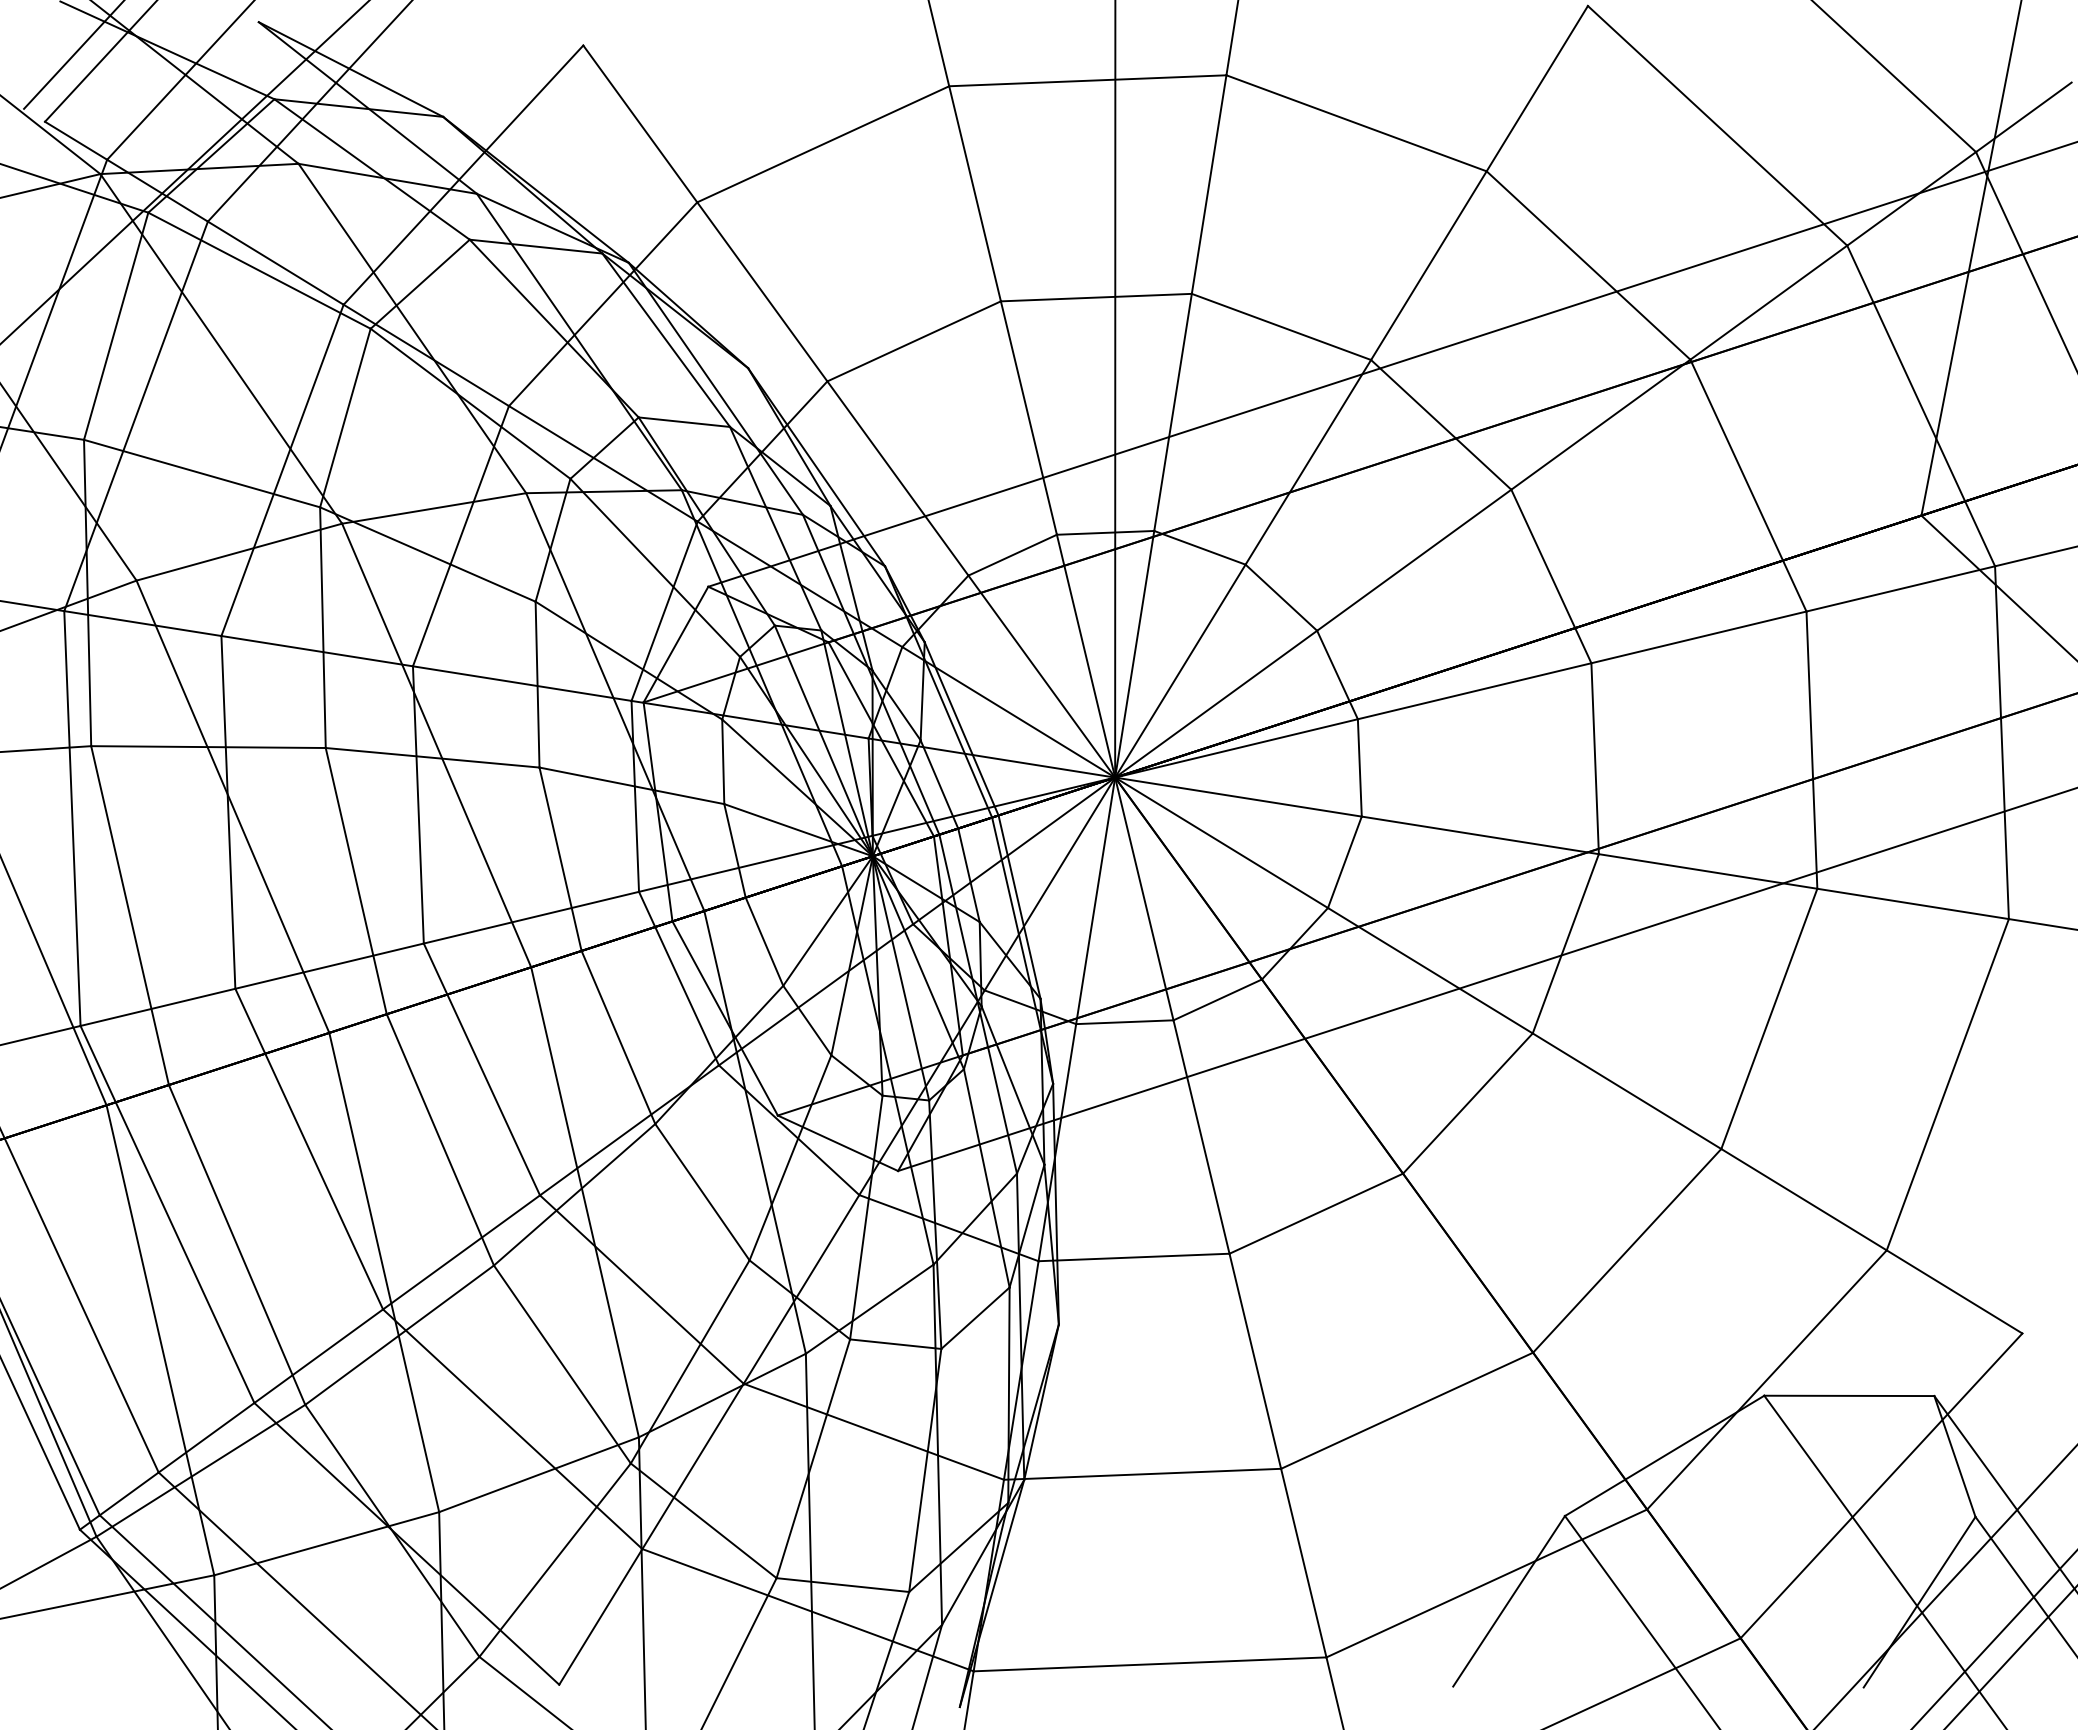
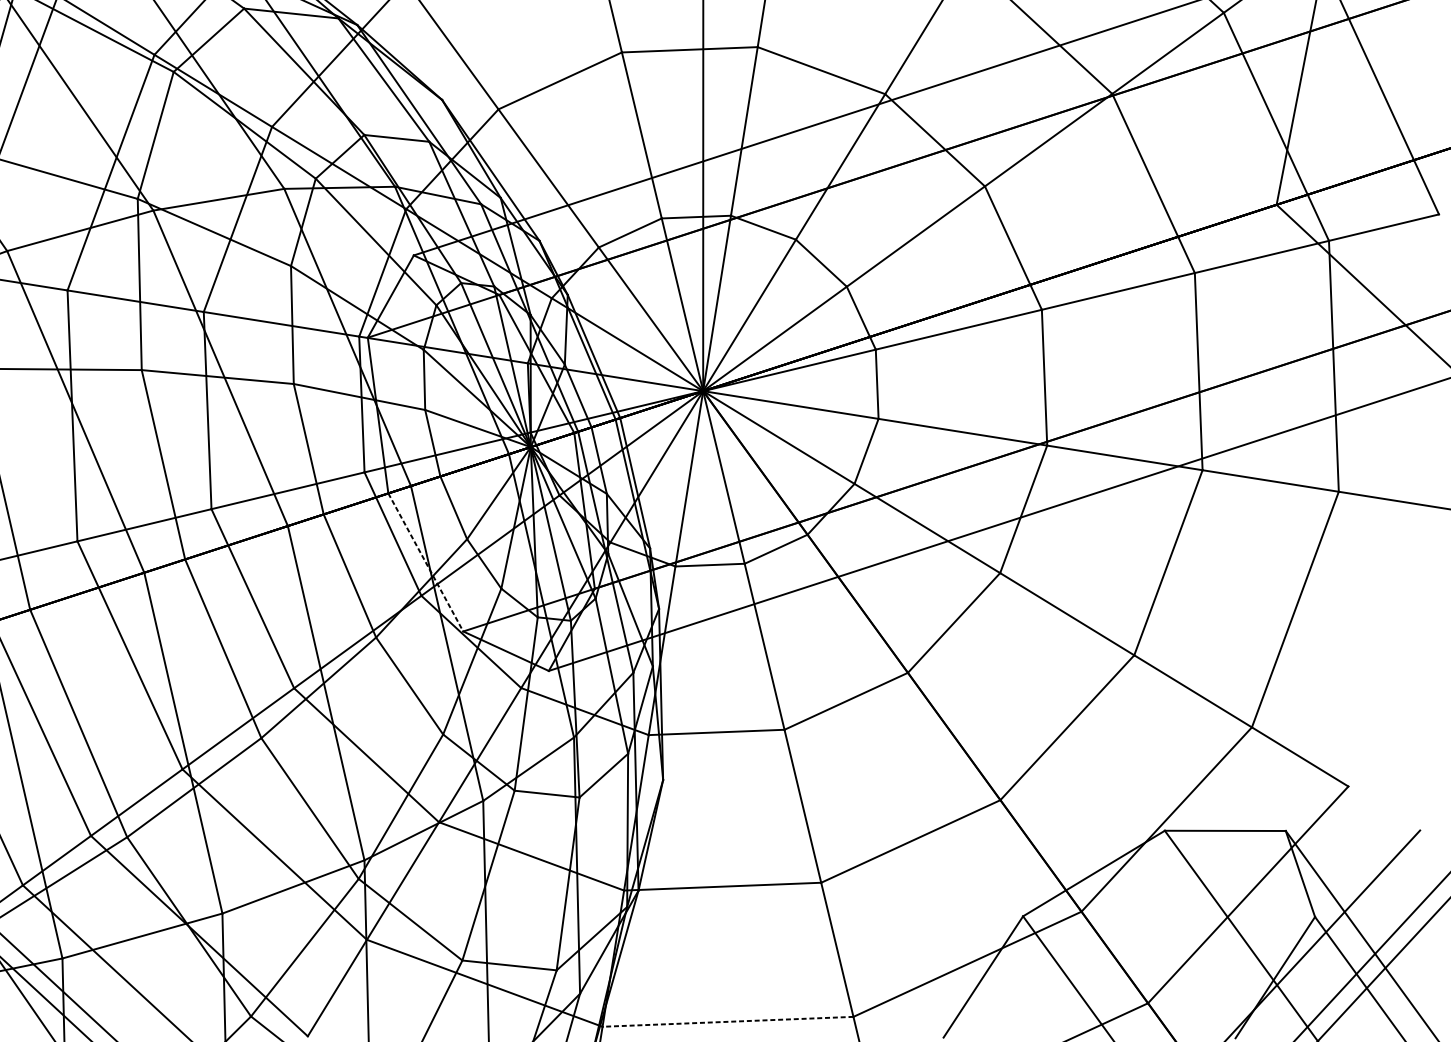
line: (725, 1018) -> (426, 562), solid -> dashed
line: (1150, 1664) -> (728, 1021), solid -> dashed

